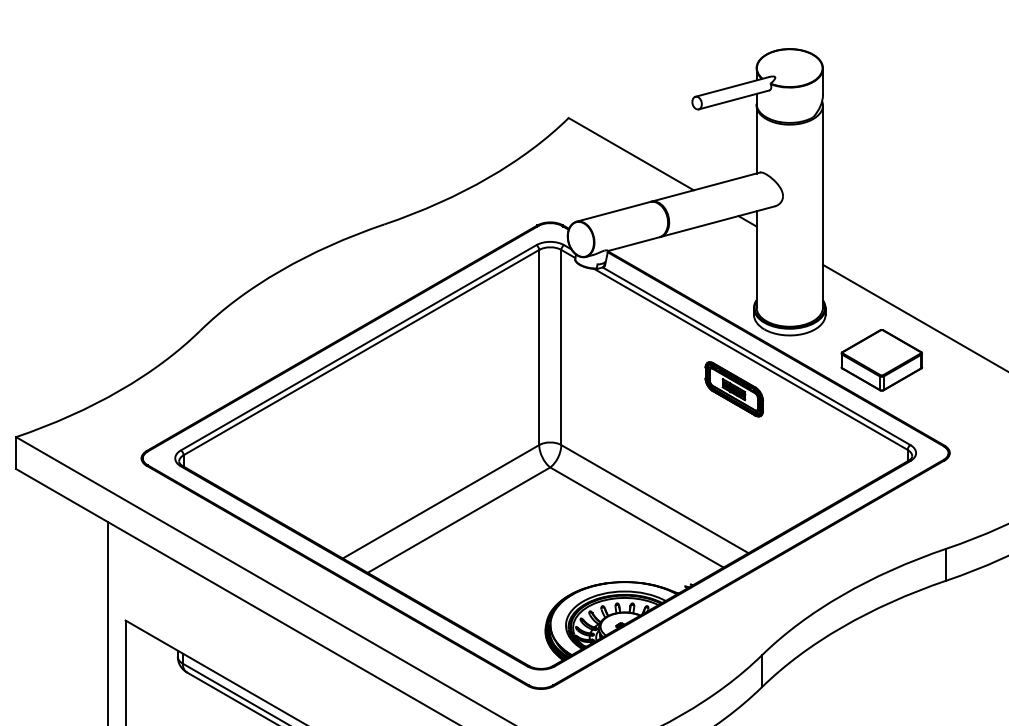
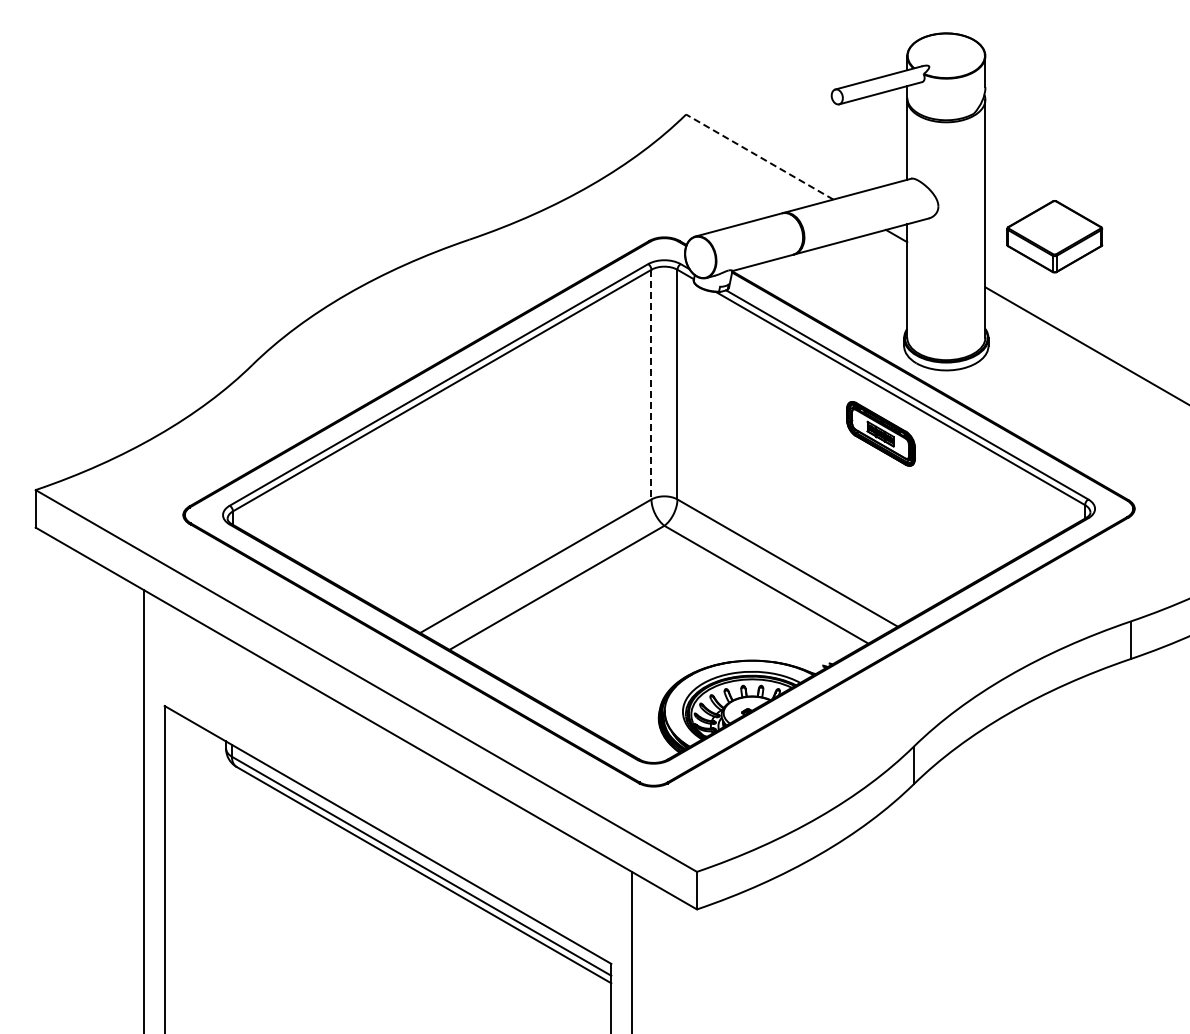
line: (631, 153) -> (759, 156), solid -> dashed
line: (539, 347) -> (651, 384), solid -> dashed
part: (881, 360) -> (1054, 236), moved

